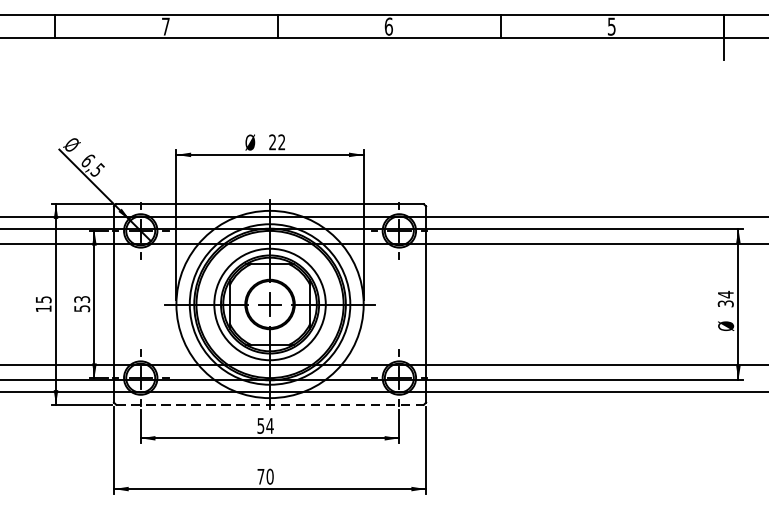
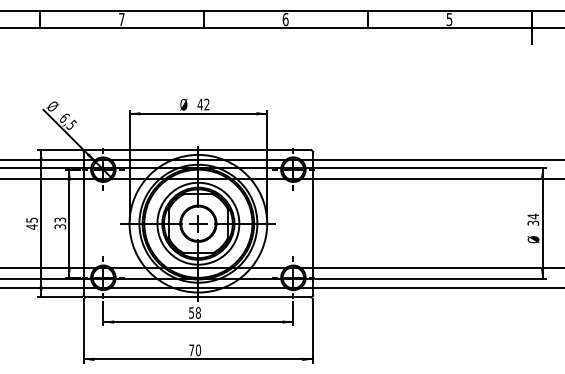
text: (272, 142) -> (200, 104), 22 -> 42
text: (42, 308) -> (31, 226), 15 -> 45
text: (81, 308) -> (59, 226), 53 -> 33
line: (270, 404) -> (198, 297), dashed -> solid
text: (270, 425) -> (198, 312), 54 -> 58

